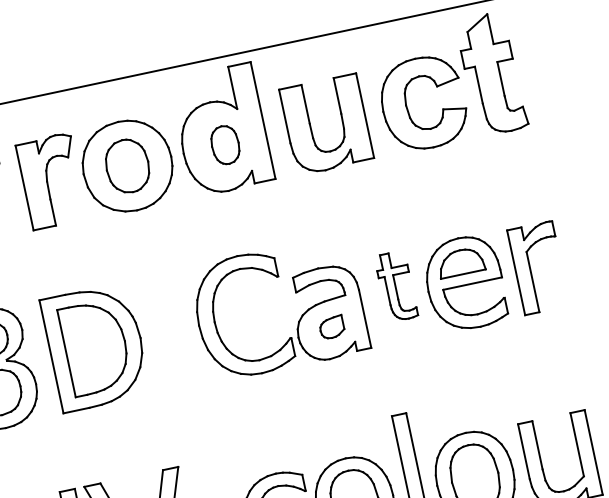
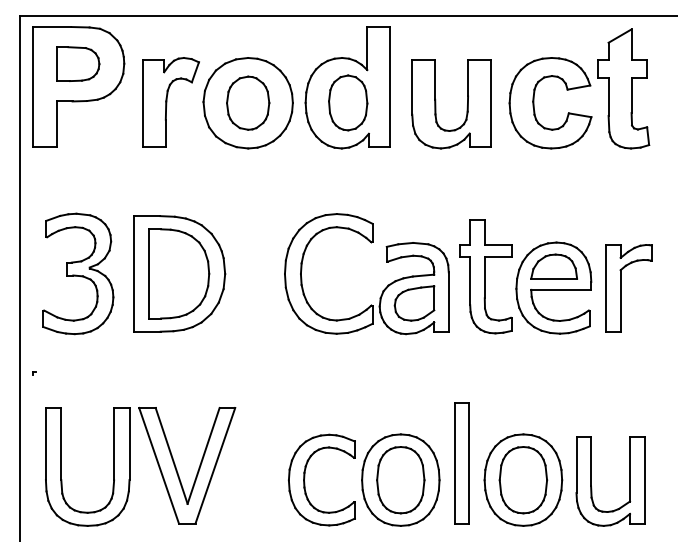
part: (225, 144) -> (348, 102), size x1.43
part: (395, 286) -> (485, 276), size x1.67
part: (331, 327) -> (414, 303), size x1.67

